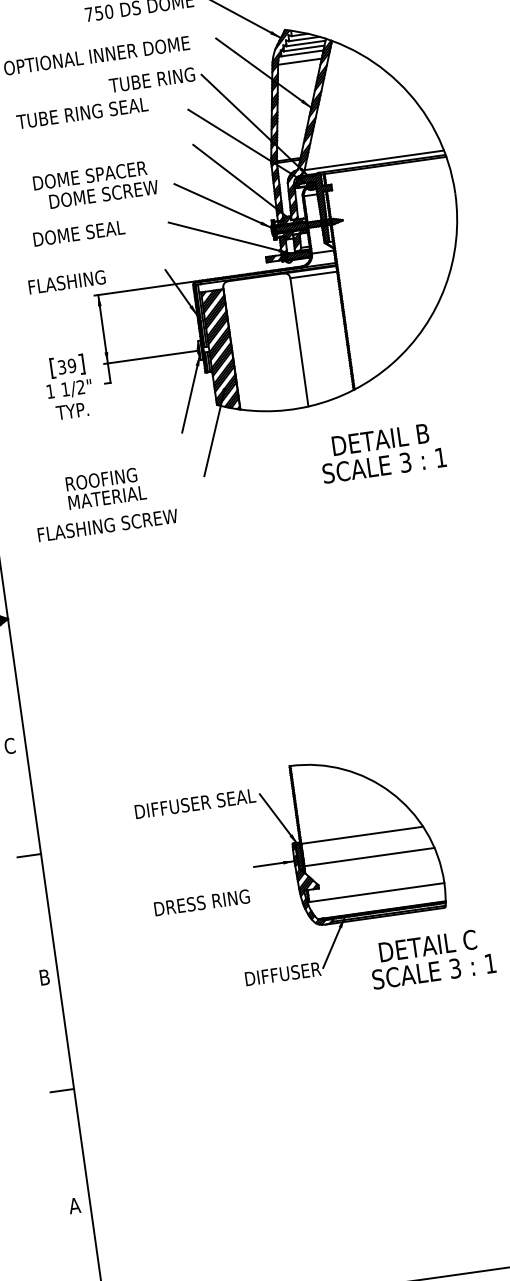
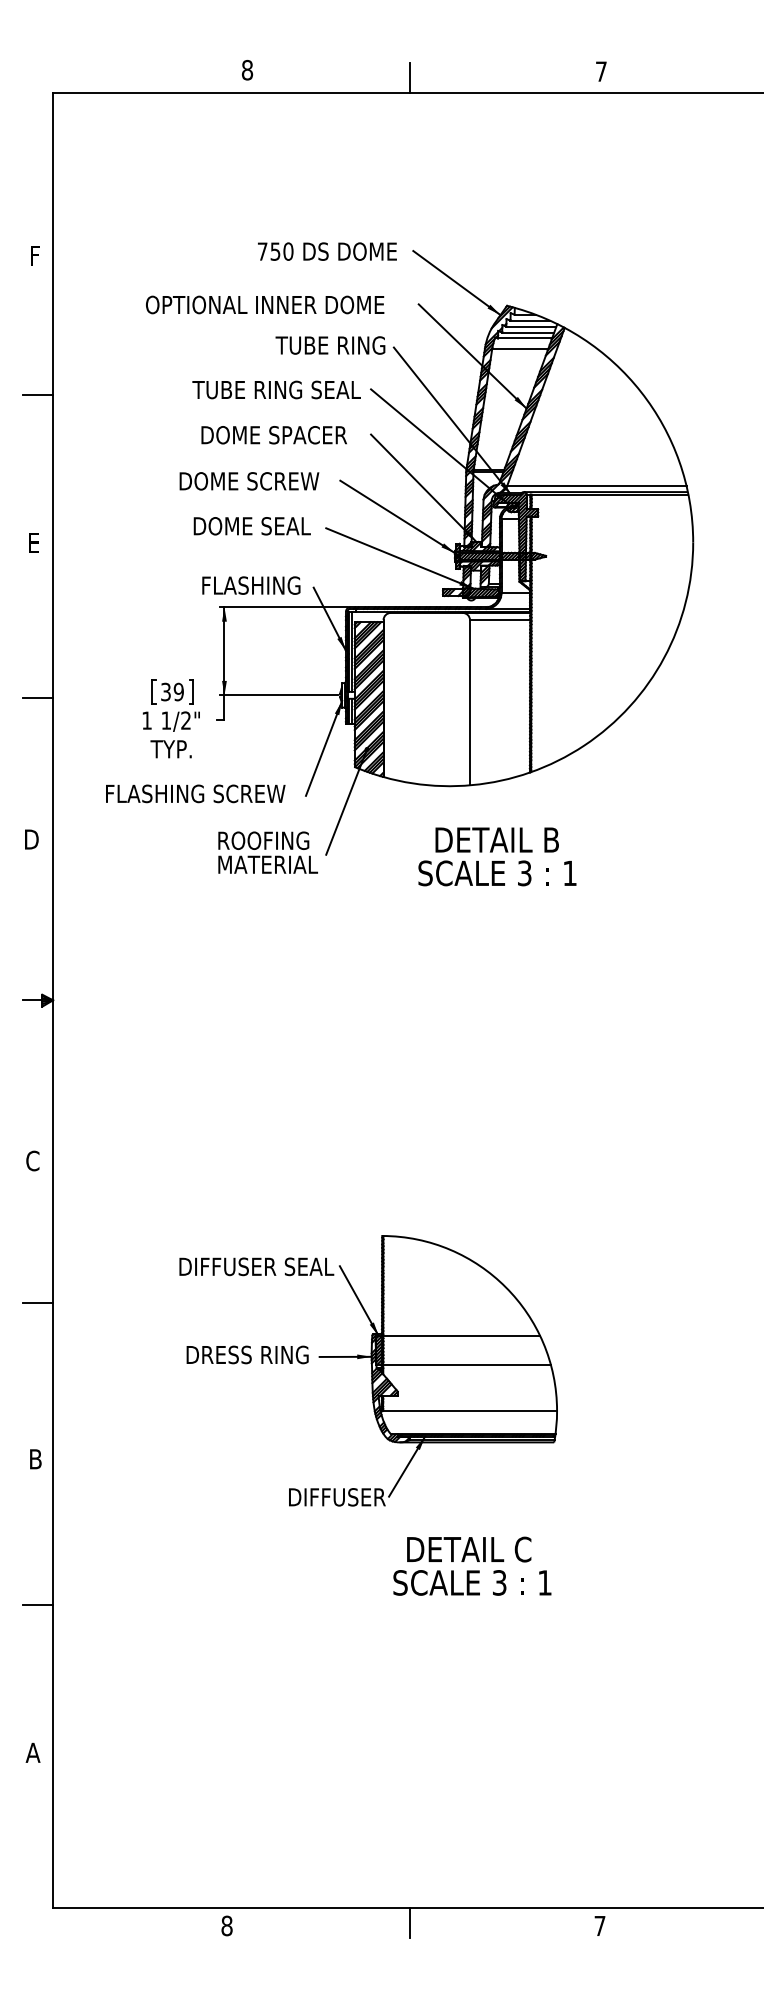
text: (82, 112) -> (276, 389), moved
text: (89, 176) -> (273, 435), moved
text: (78, 233) -> (251, 526), moved
text: (67, 282) -> (251, 585), moved
text: (382, 452) -> (497, 856), moved
text: (105, 488) -> (267, 852), moved
text: (107, 525) -> (195, 793), moved
text: (201, 902) -> (247, 1354), moved
text: (432, 958) -> (472, 1565), moved

